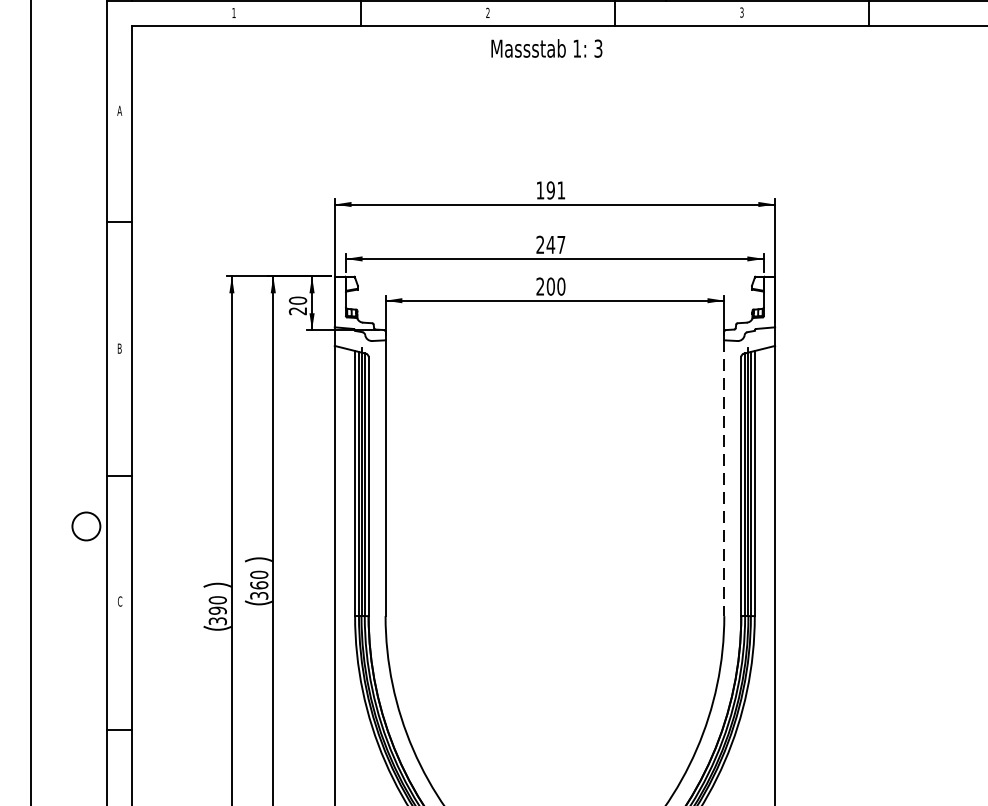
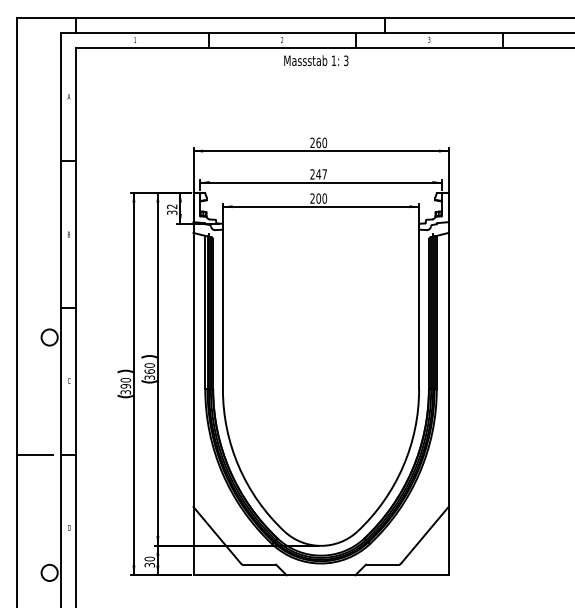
text: (550, 189) -> (318, 142), 191 -> 260
text: (298, 305) -> (172, 209), 20 -> 32
line: (724, 478) -> (419, 309), dashed -> solid
line: (60, 730) -> (34, 455), added

